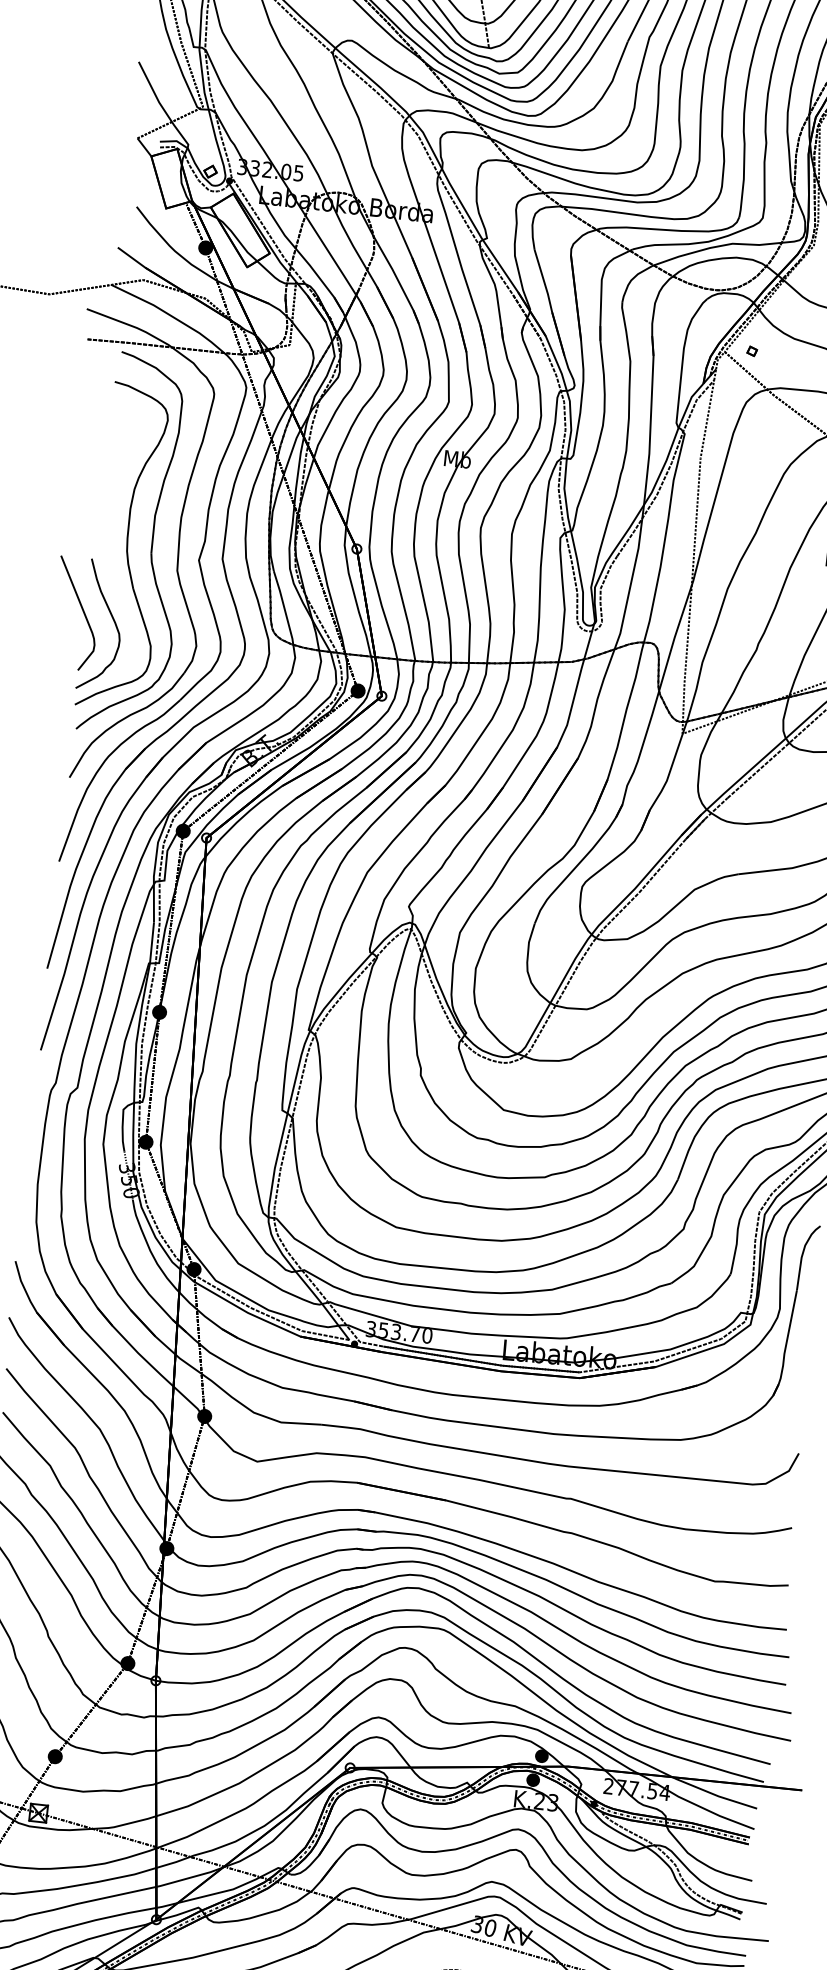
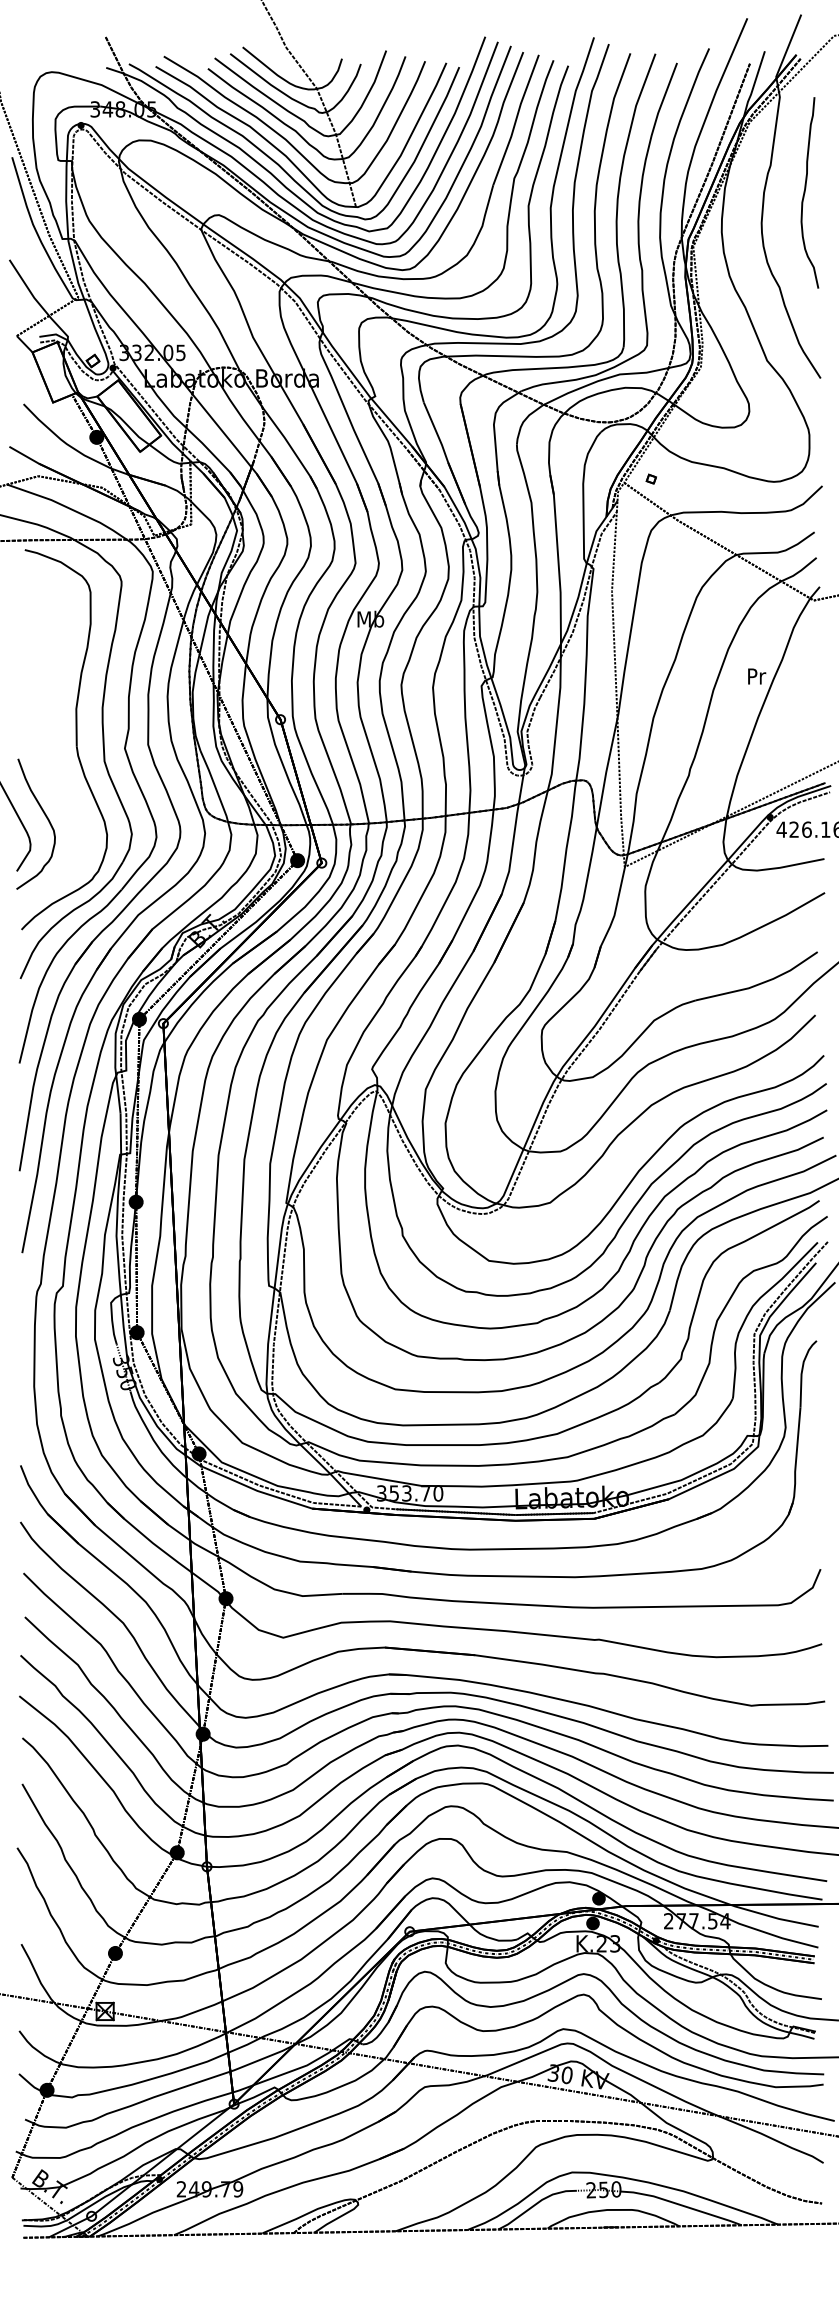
part: (127, 546) -> (52, 742), removed

